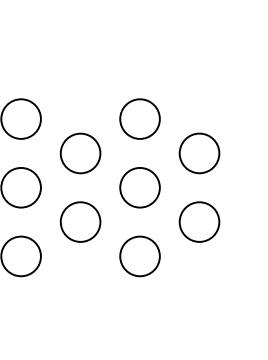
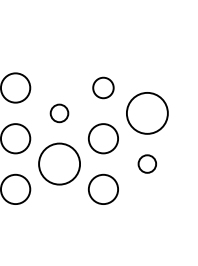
circle: (139, 118) -> (103, 87), size x0.7
circle: (80, 153) -> (59, 113), size x0.6
circle: (199, 153) -> (147, 113), size x1.4
circle: (80, 221) -> (59, 163), size x1.4
circle: (199, 221) -> (147, 163), size x0.6

